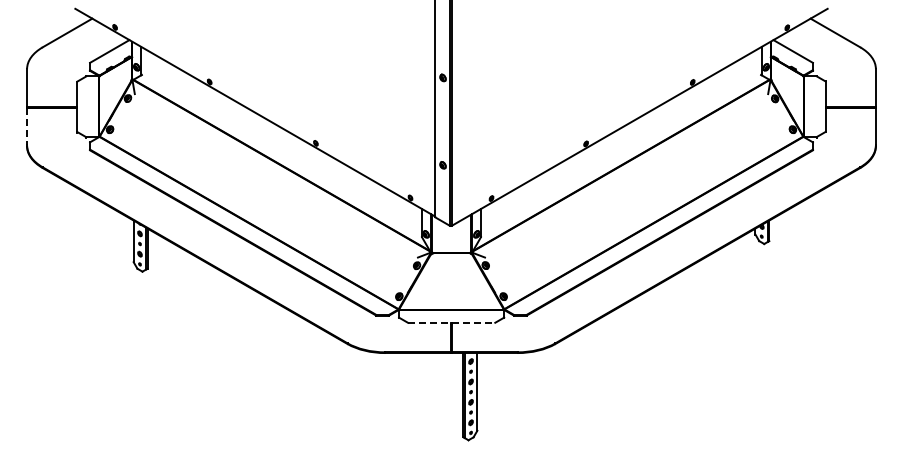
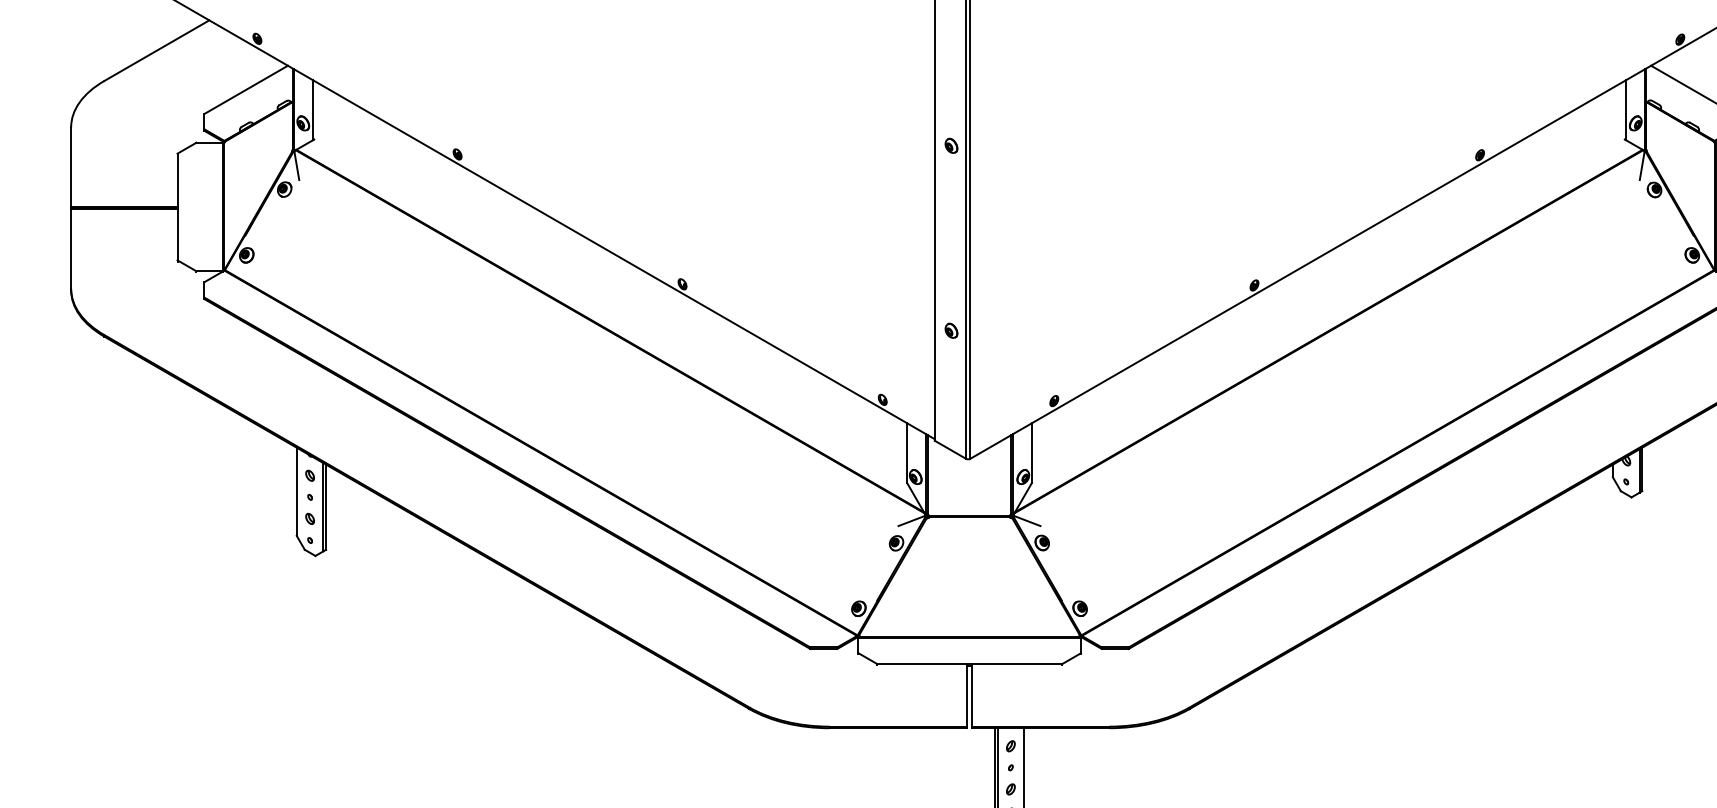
line: (27, 126) -> (72, 248), dashed -> solid
line: (451, 322) -> (969, 663), dashed -> solid

